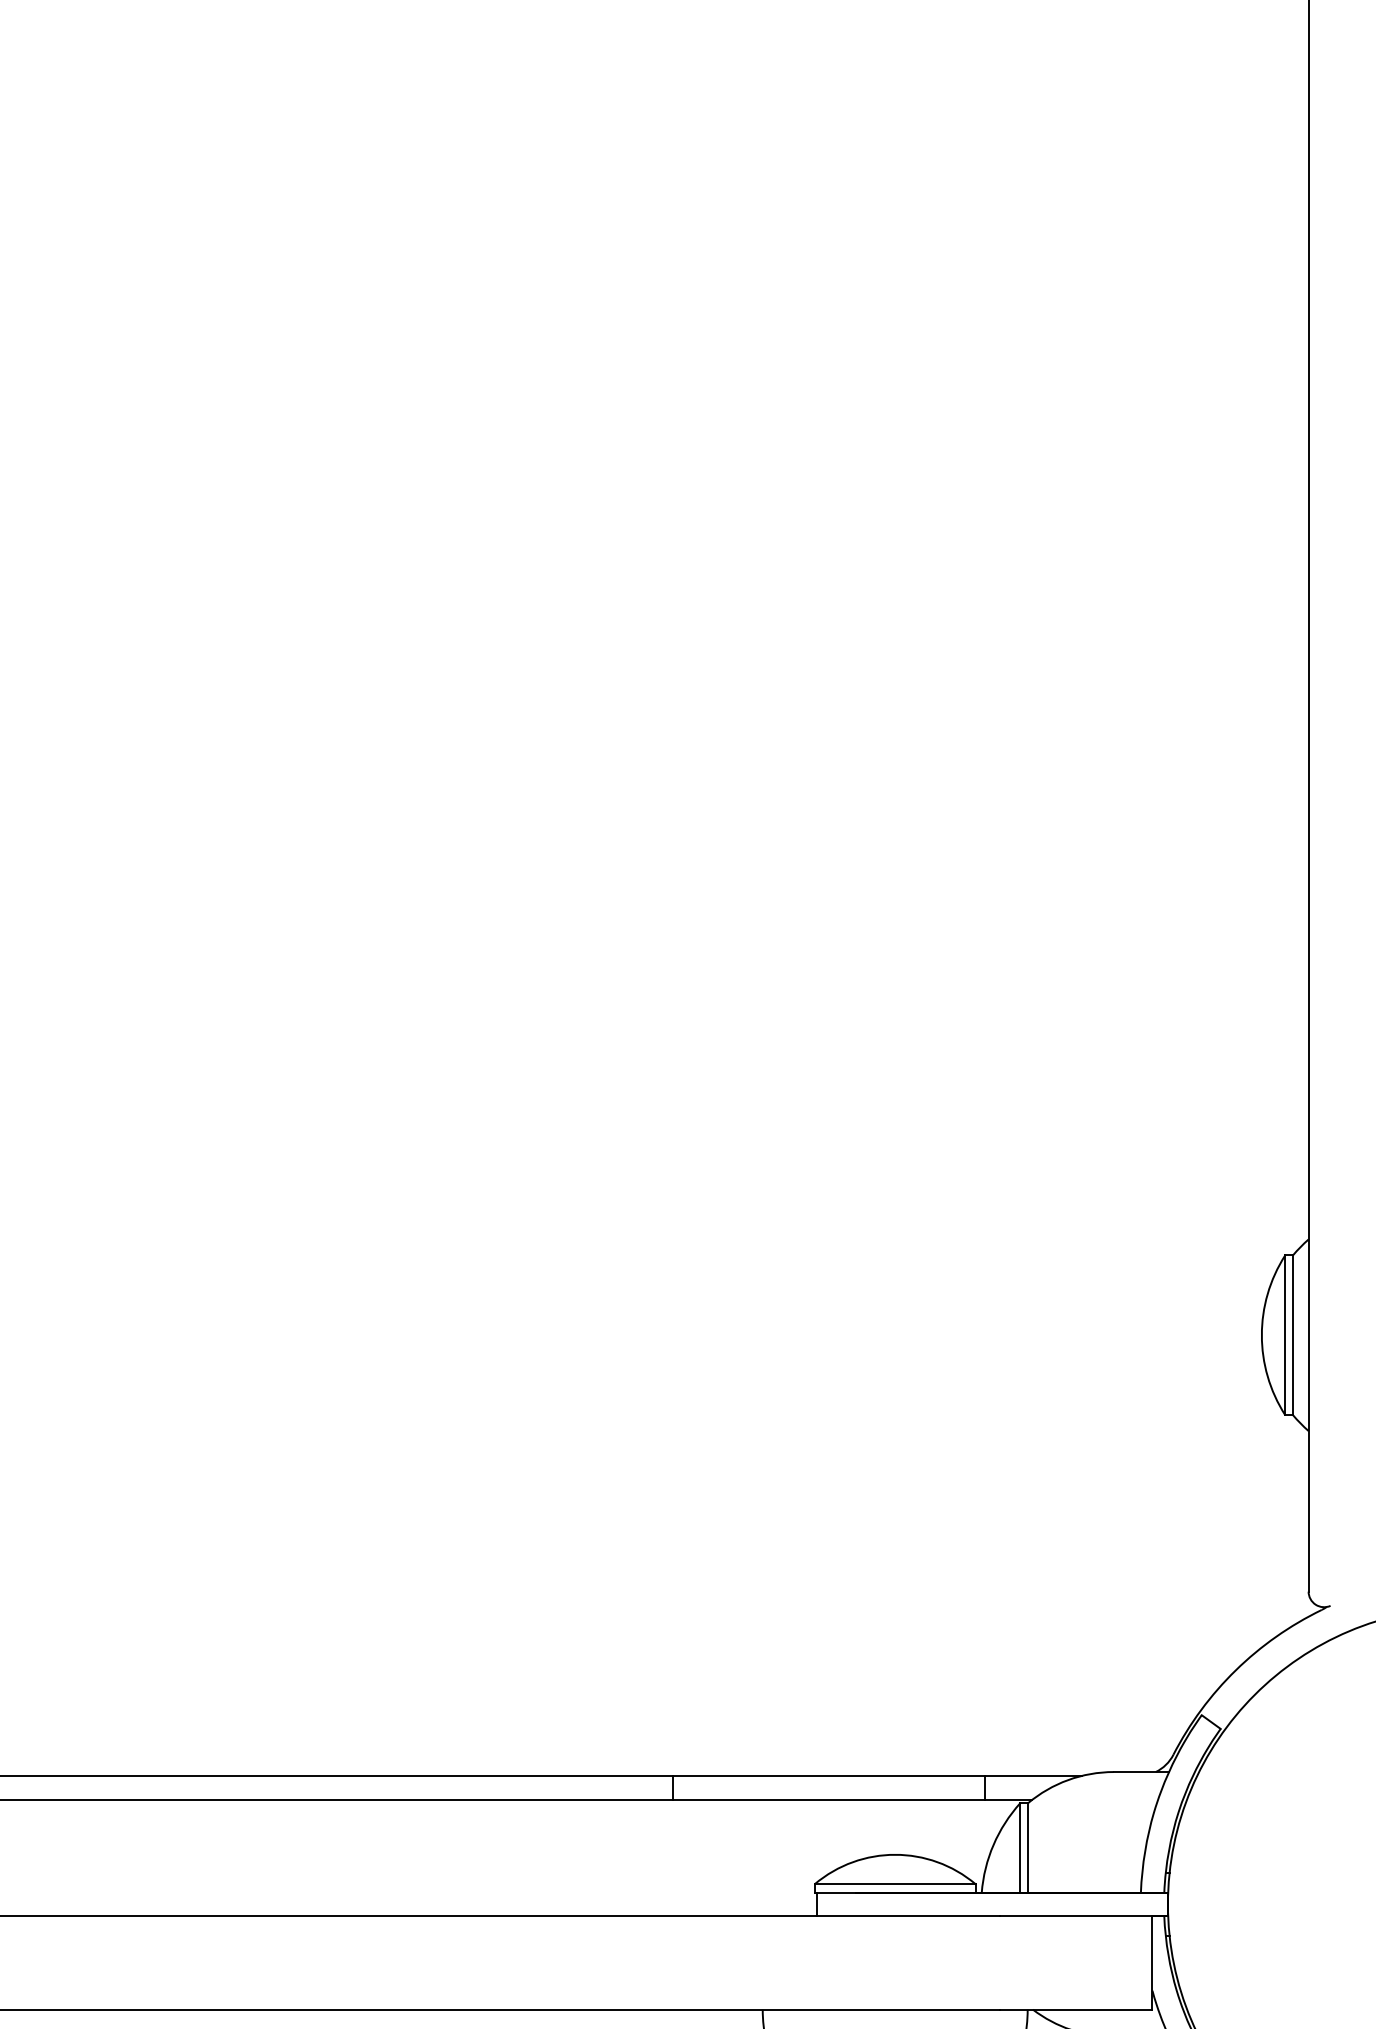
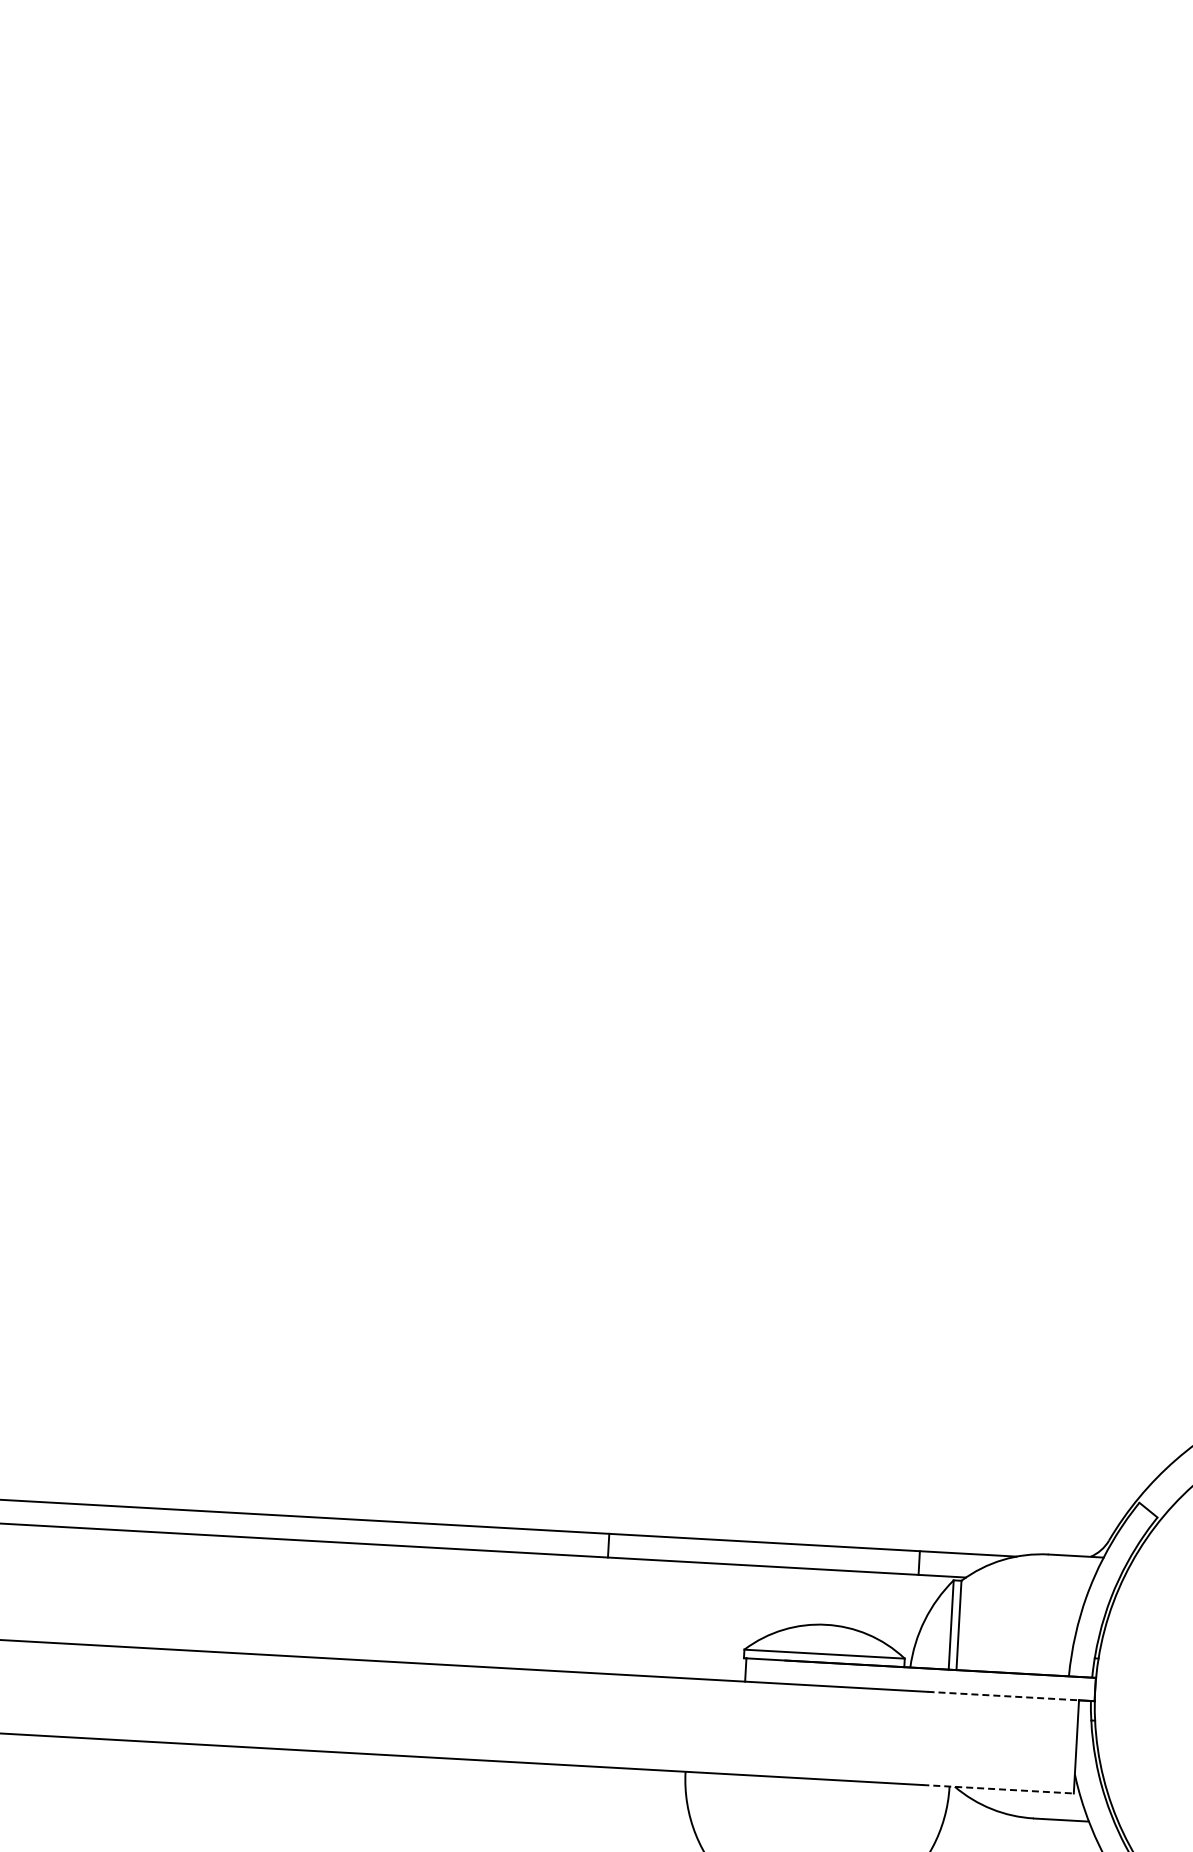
line: (1076, 1916) -> (1003, 1696), solid -> dashed
line: (1076, 2009) -> (998, 1789), solid -> dashed

